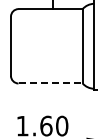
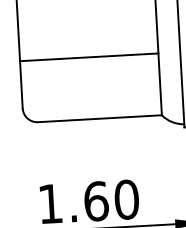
line: (46, 51) -> (88, 57), added
line: (51, 83) -> (101, 118), dashed -> solid

